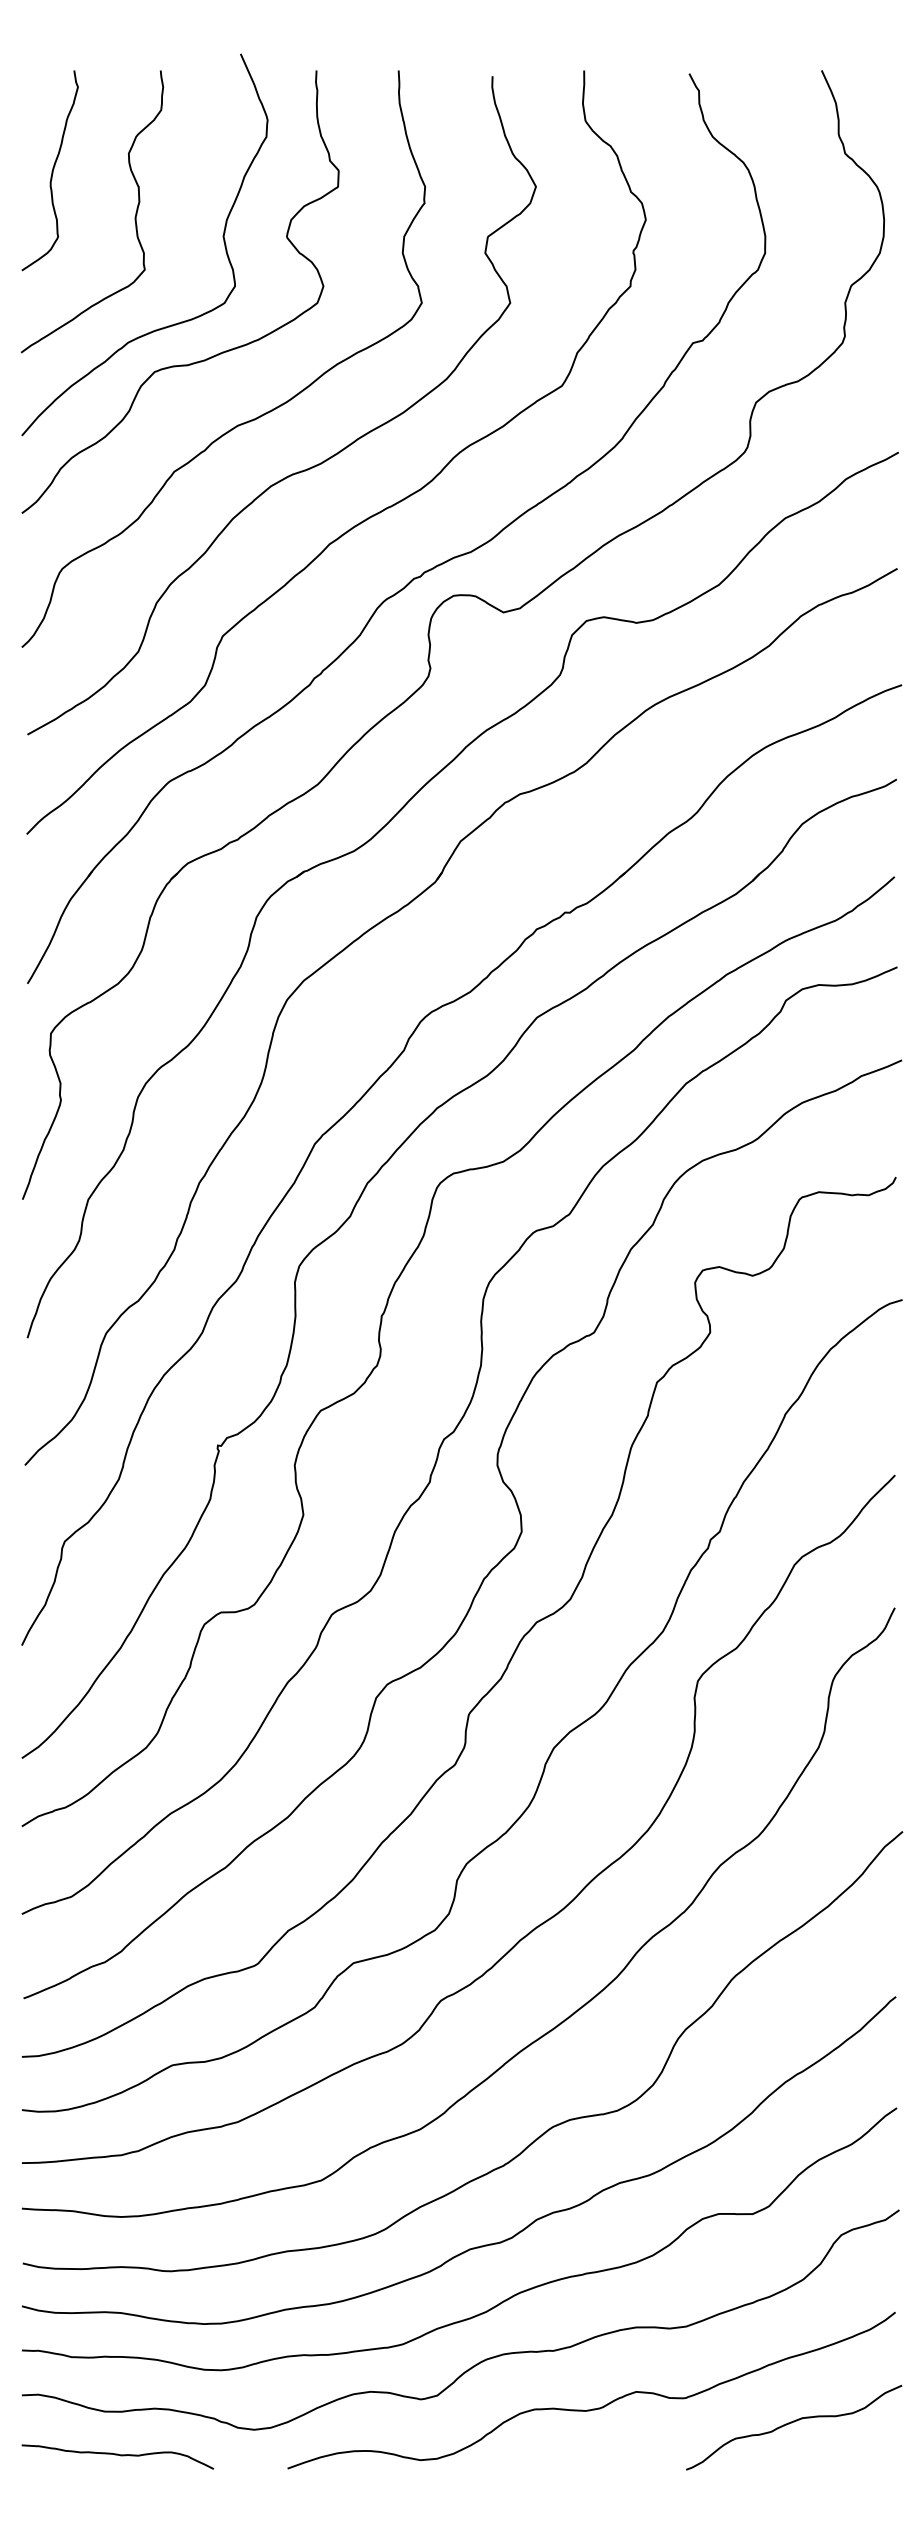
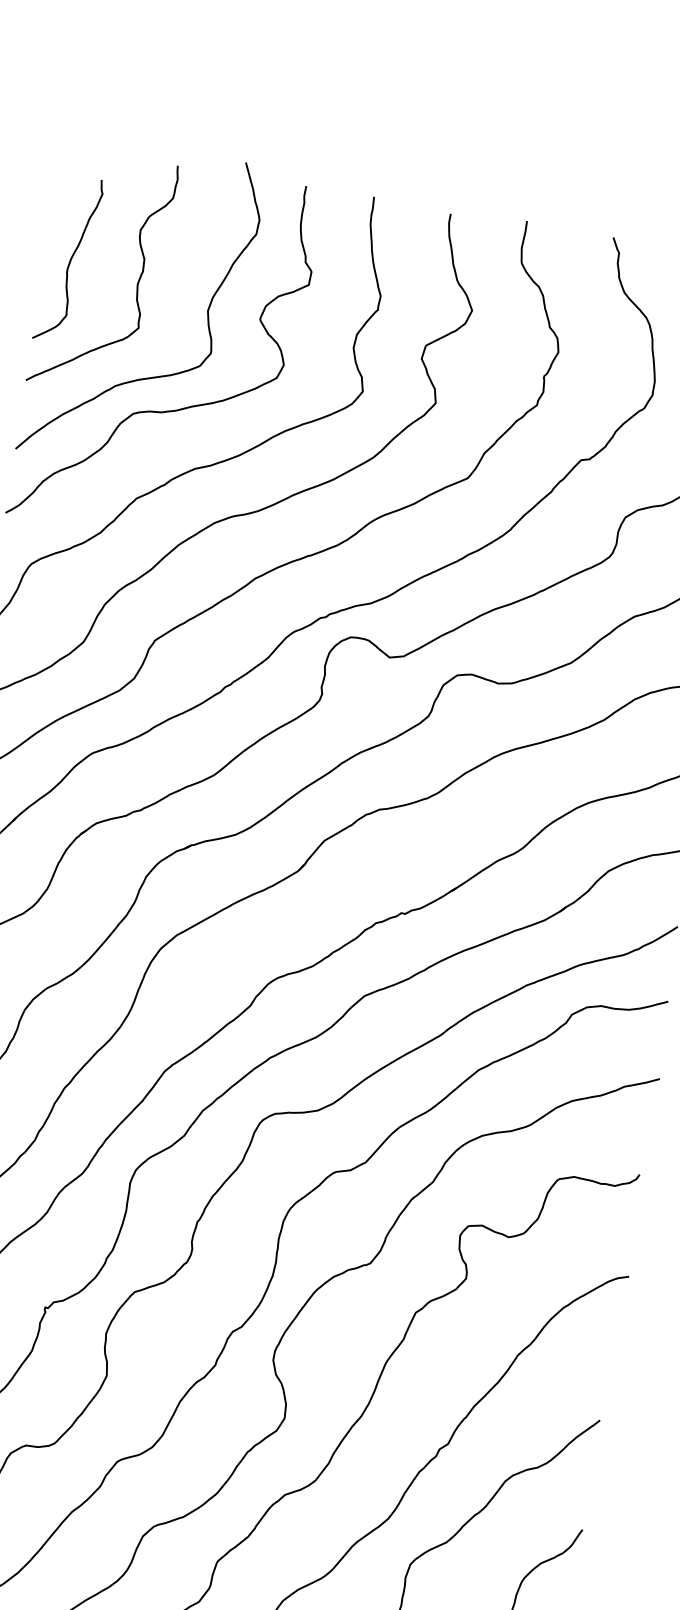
curve: (51, 171) -> (69, 260), moved

